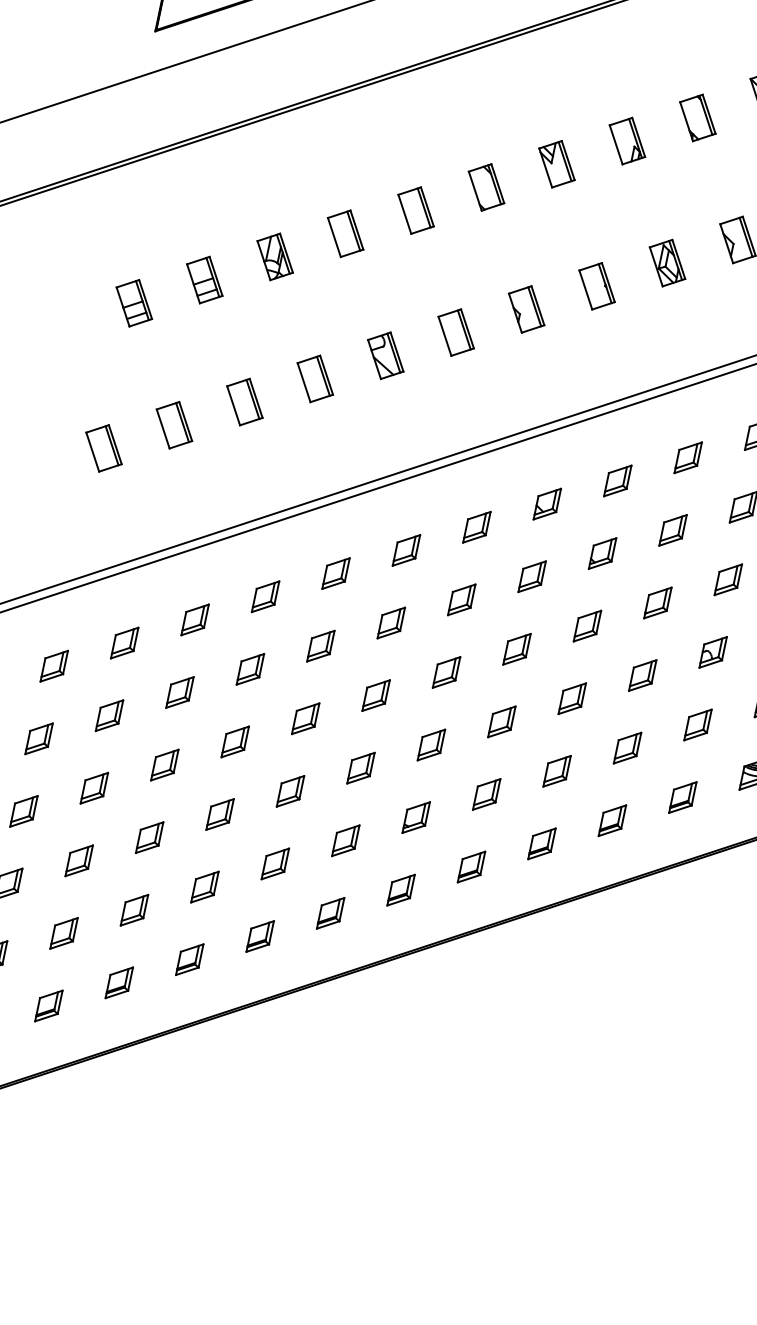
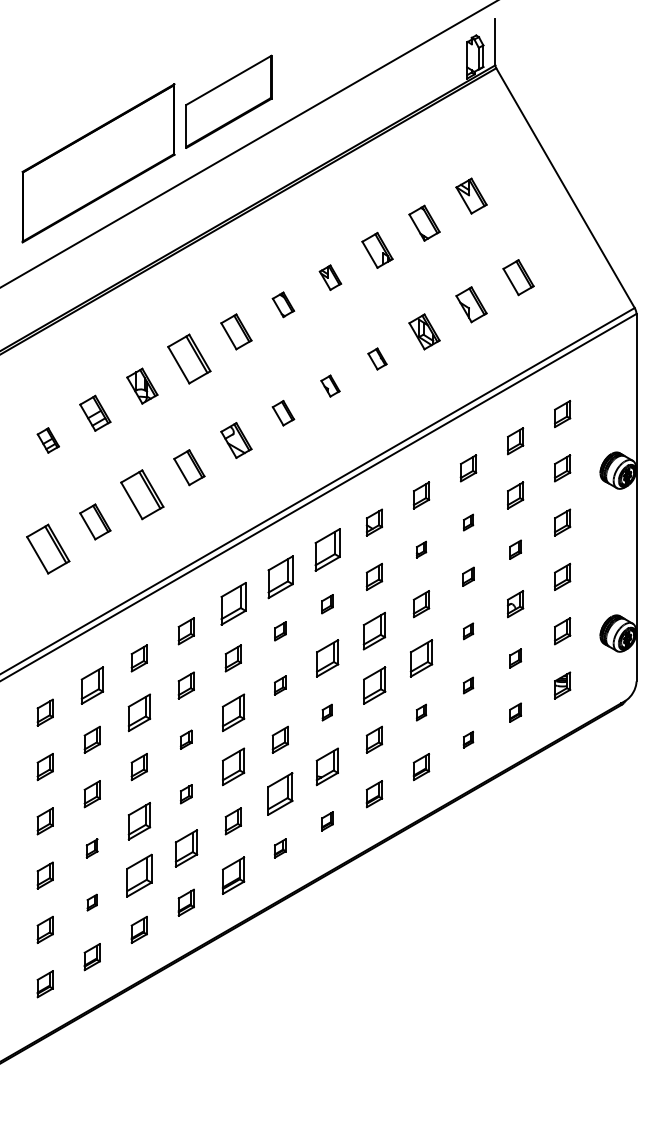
part: (557, 164) -> (330, 277), size x0.7
part: (486, 187) -> (283, 304), size x0.7
part: (345, 233) -> (189, 358), size x1.4
part: (597, 285) -> (377, 358), size x0.6
part: (134, 303) -> (48, 440), size x0.7
part: (526, 308) -> (330, 385), size x0.6
part: (456, 331) -> (283, 412), size x0.7
part: (245, 401) -> (142, 494), size x1.4
part: (104, 447) -> (48, 548), size x1.4
part: (475, 526) -> (326, 549), size x1.6
part: (673, 530) -> (468, 522), size x0.6
part: (405, 549) -> (279, 576), size x1.6
part: (602, 553) -> (421, 549), size x0.6
part: (334, 573) -> (232, 604), size x1.6
part: (728, 579) -> (515, 549), size x0.7
part: (461, 600) -> (327, 604), size x0.7
part: (658, 602) -> (468, 576), size x0.7
part: (391, 623) -> (280, 631), size x0.7
part: (123, 642) -> (91, 685), size x1.4
part: (517, 649) -> (374, 631), size x1.4
part: (445, 672) -> (326, 658), size x1.4
part: (642, 675) -> (468, 631), size x0.6
part: (178, 691) -> (138, 712), size x1.4
part: (374, 695) -> (279, 685), size x0.7
part: (572, 698) -> (421, 658), size x1.4
part: (304, 718) -> (232, 712), size x1.4
part: (500, 721) -> (373, 685), size x1.4
part: (697, 725) -> (515, 658), size x0.7
part: (234, 741) -> (185, 739), size x0.7
part: (430, 744) -> (326, 712), size x0.6
part: (627, 748) -> (468, 685), size x0.6
part: (557, 771) -> (421, 712), size x0.6
part: (289, 791) -> (232, 767), size x1.4
part: (682, 797) -> (515, 712), size x0.7
part: (218, 814) -> (185, 794), size x0.7
part: (416, 818) -> (327, 767), size x1.4
part: (612, 820) -> (468, 739), size x0.6
part: (148, 837) -> (138, 821), size x1.4
part: (345, 841) -> (280, 794), size x1.6
part: (78, 860) -> (91, 848), size x0.7
part: (203, 886) -> (185, 848), size x1.4
part: (401, 890) -> (327, 821), size x0.7
part: (133, 909) -> (138, 875), size x1.6
part: (329, 913) -> (279, 848), size x0.7
part: (63, 932) -> (91, 902), size x0.6
part: (259, 936) -> (232, 875), size x1.4

